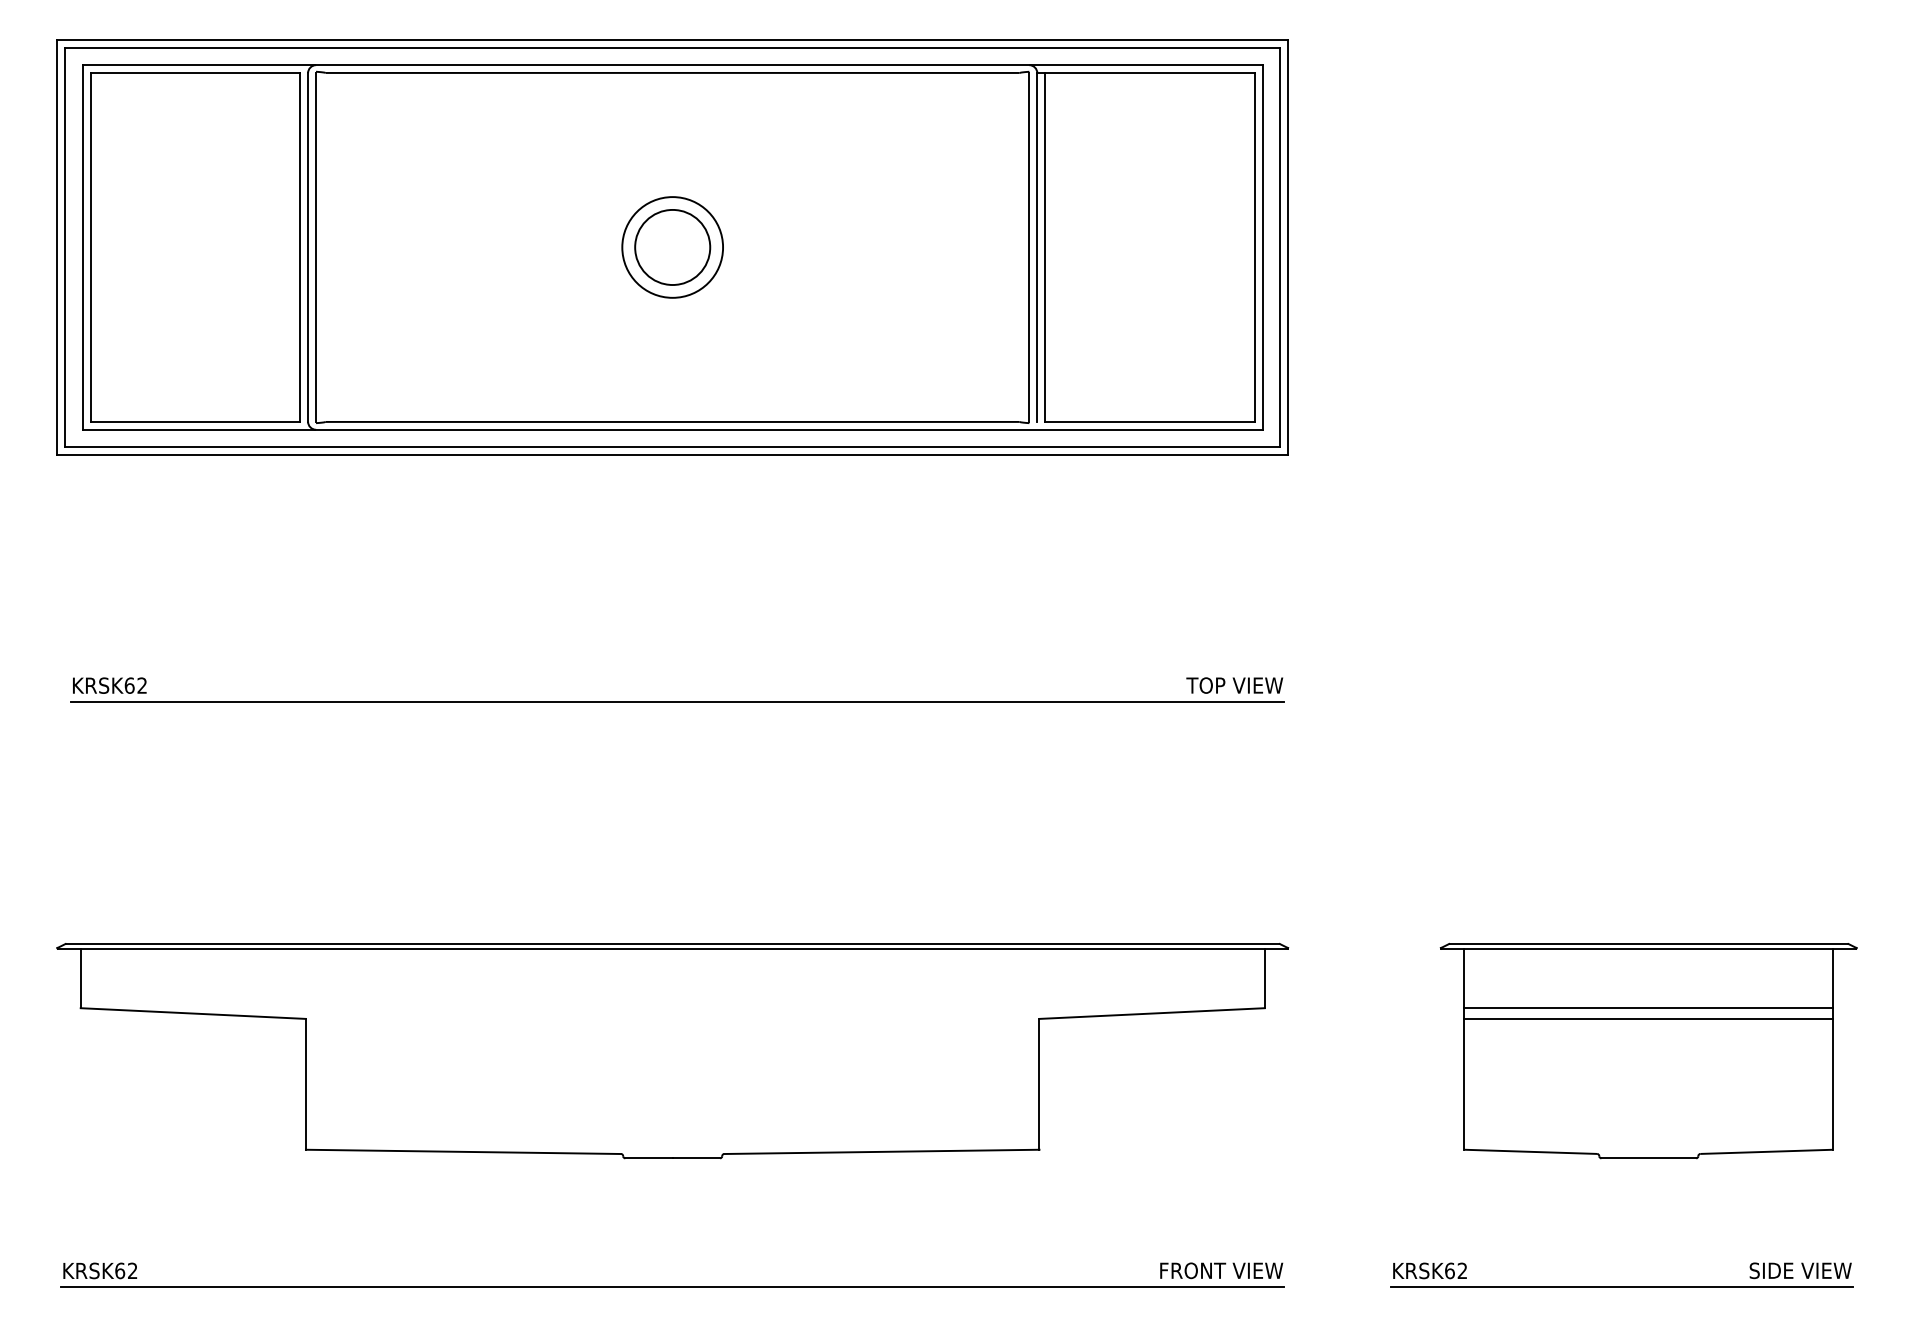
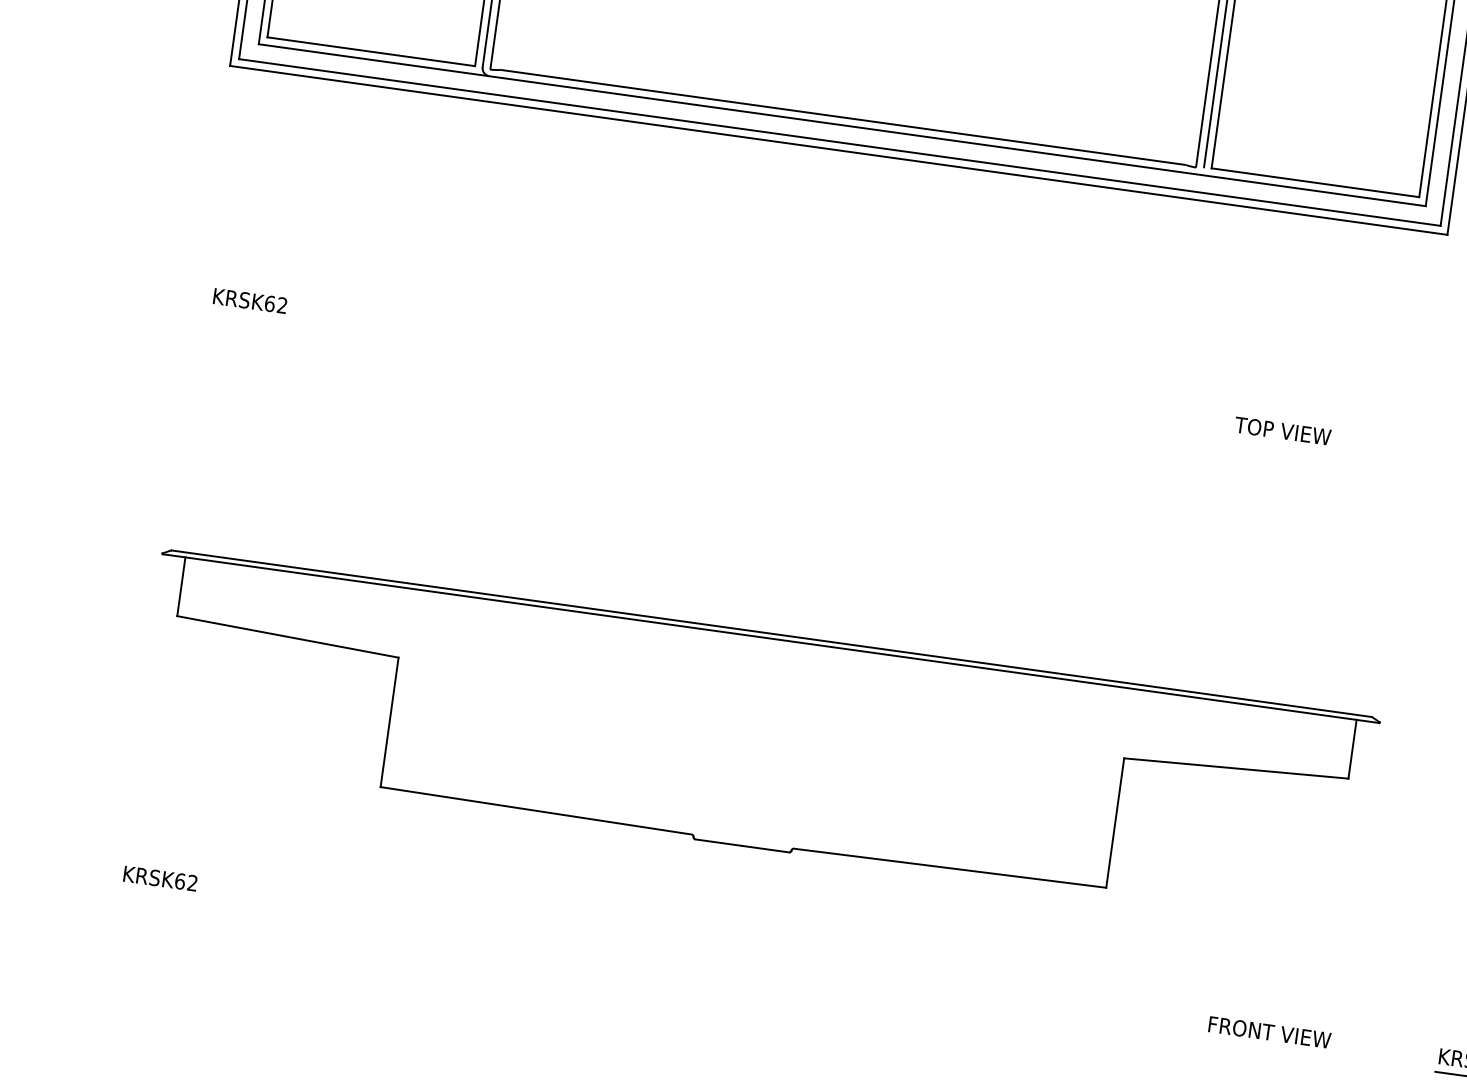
text: (1234, 685) -> (1282, 431), moved
line: (676, 701) -> (808, 394), removed
line: (672, 1287) -> (724, 973), removed

